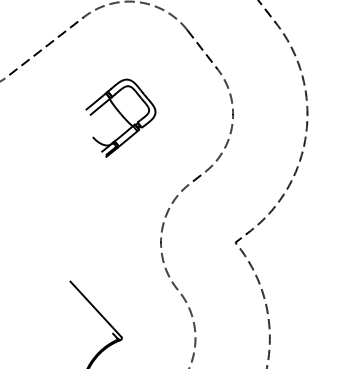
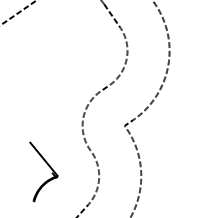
part: (121, 117) -> (64, 51), removed

